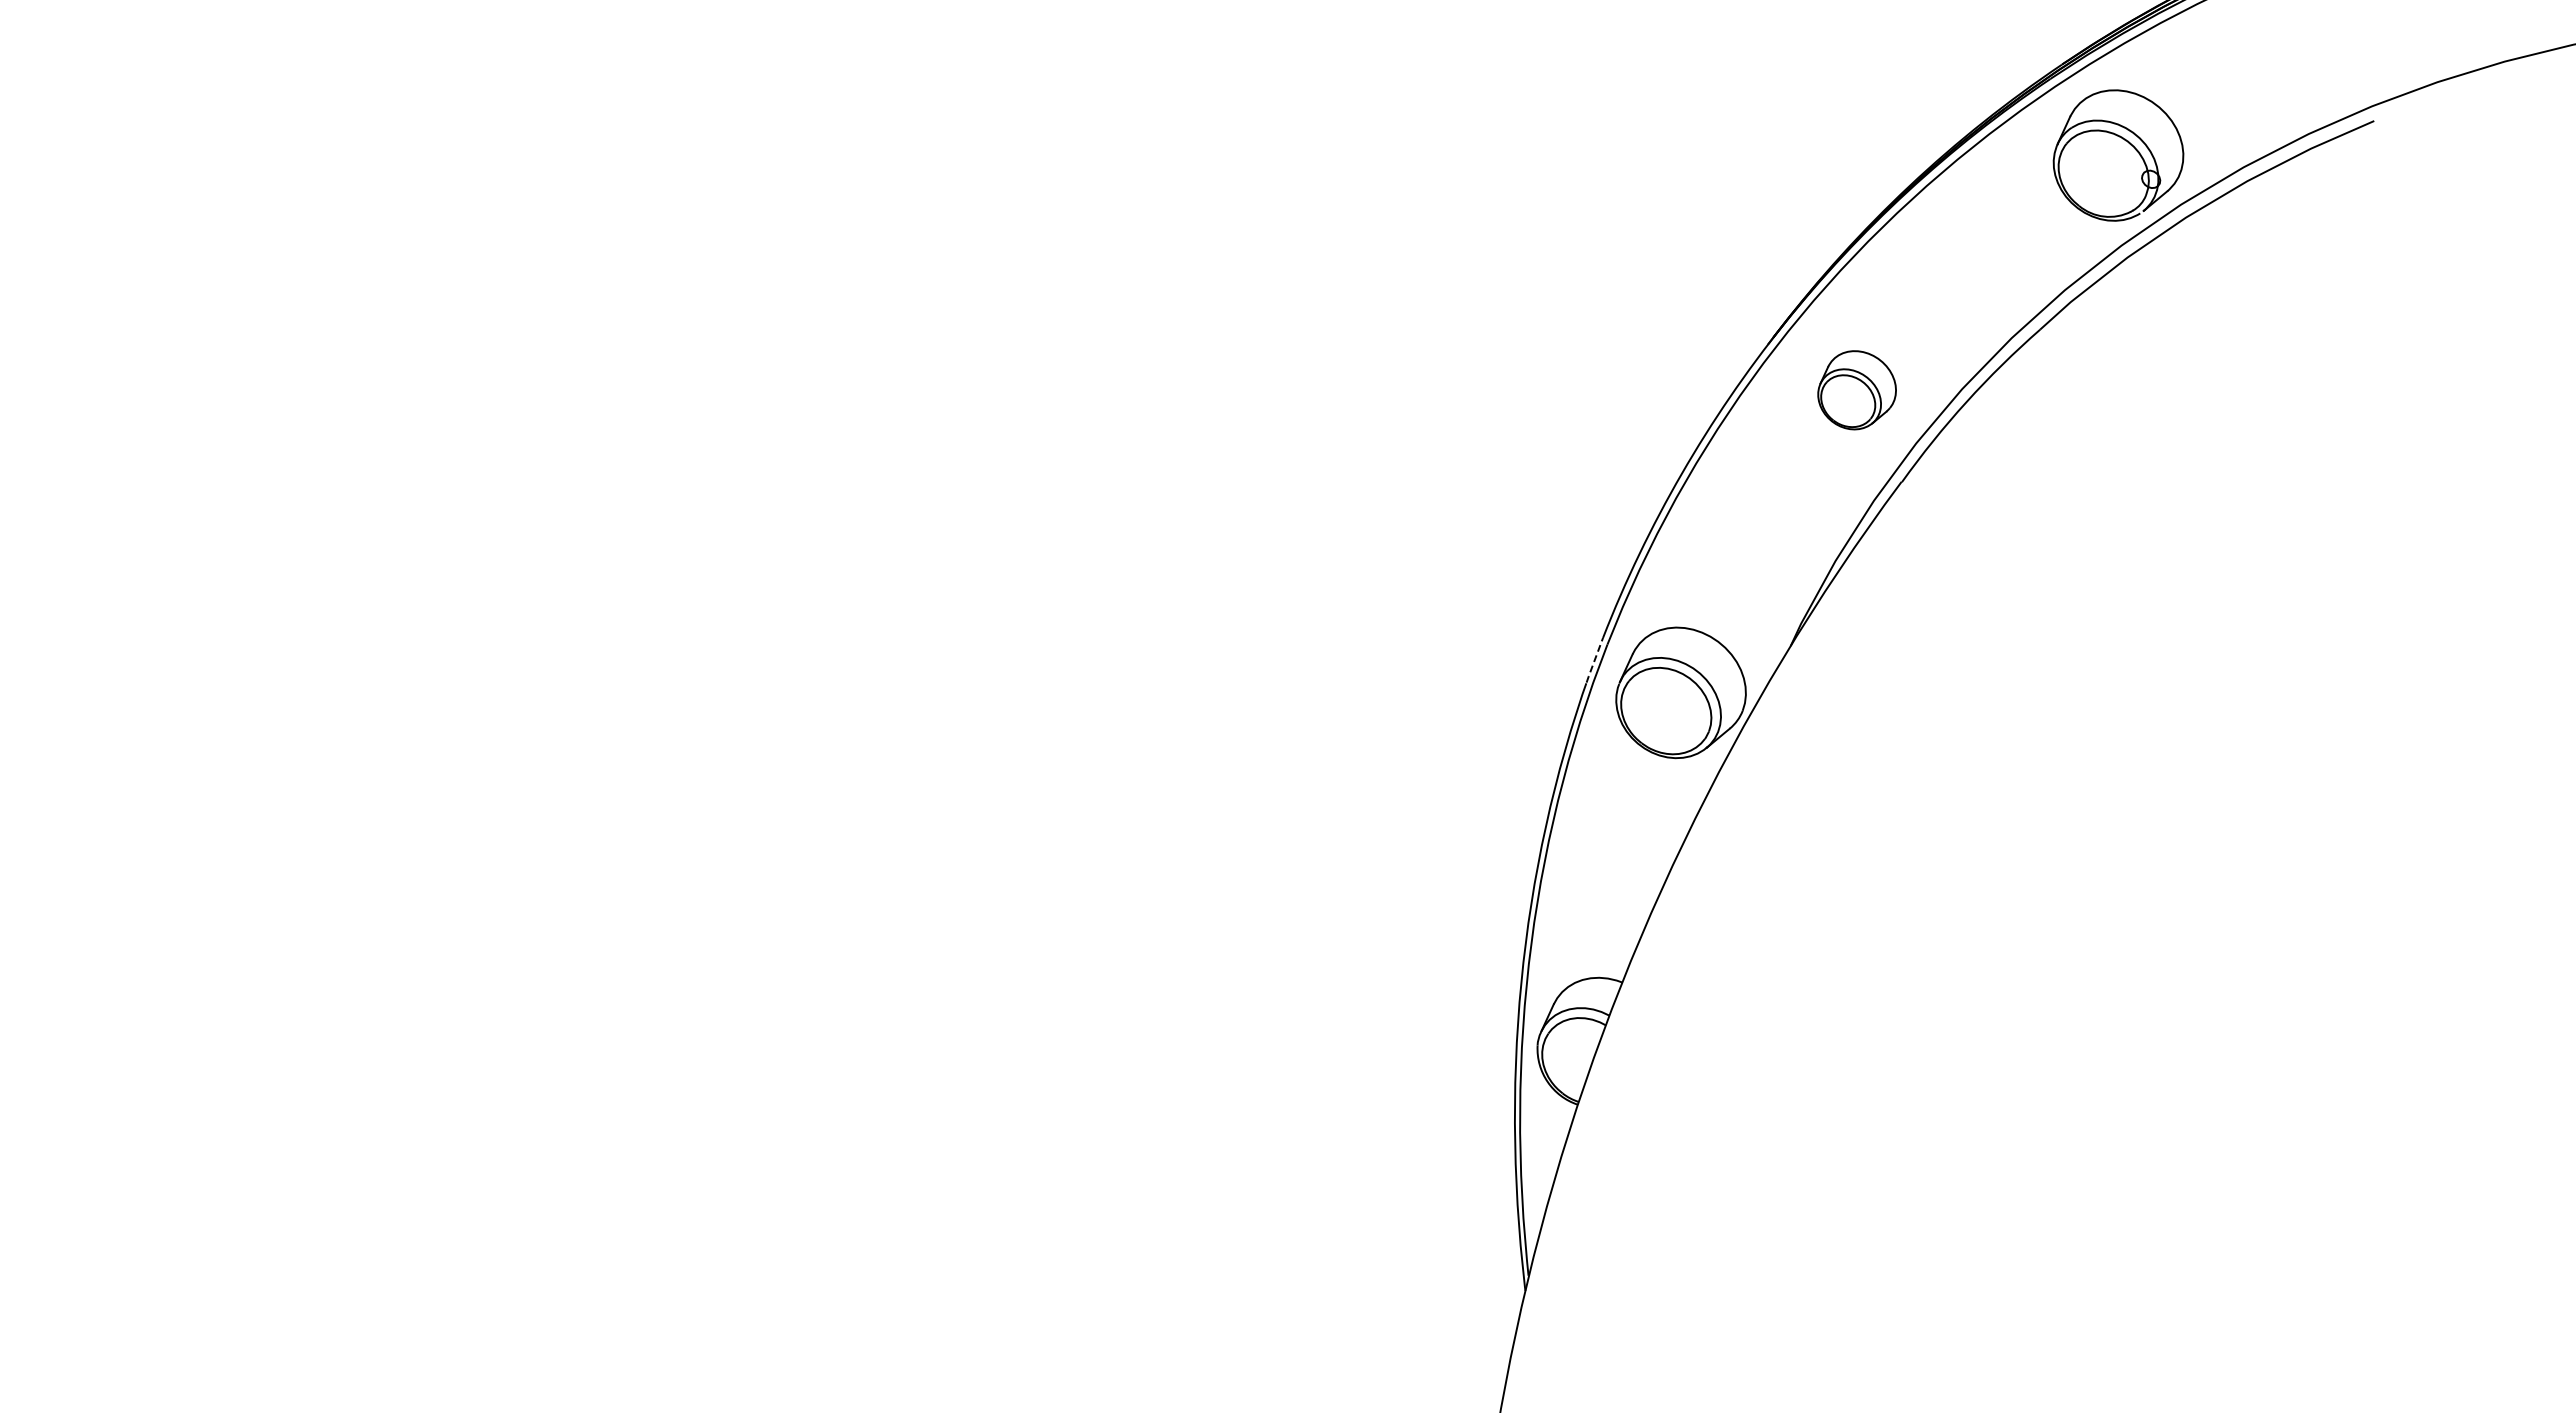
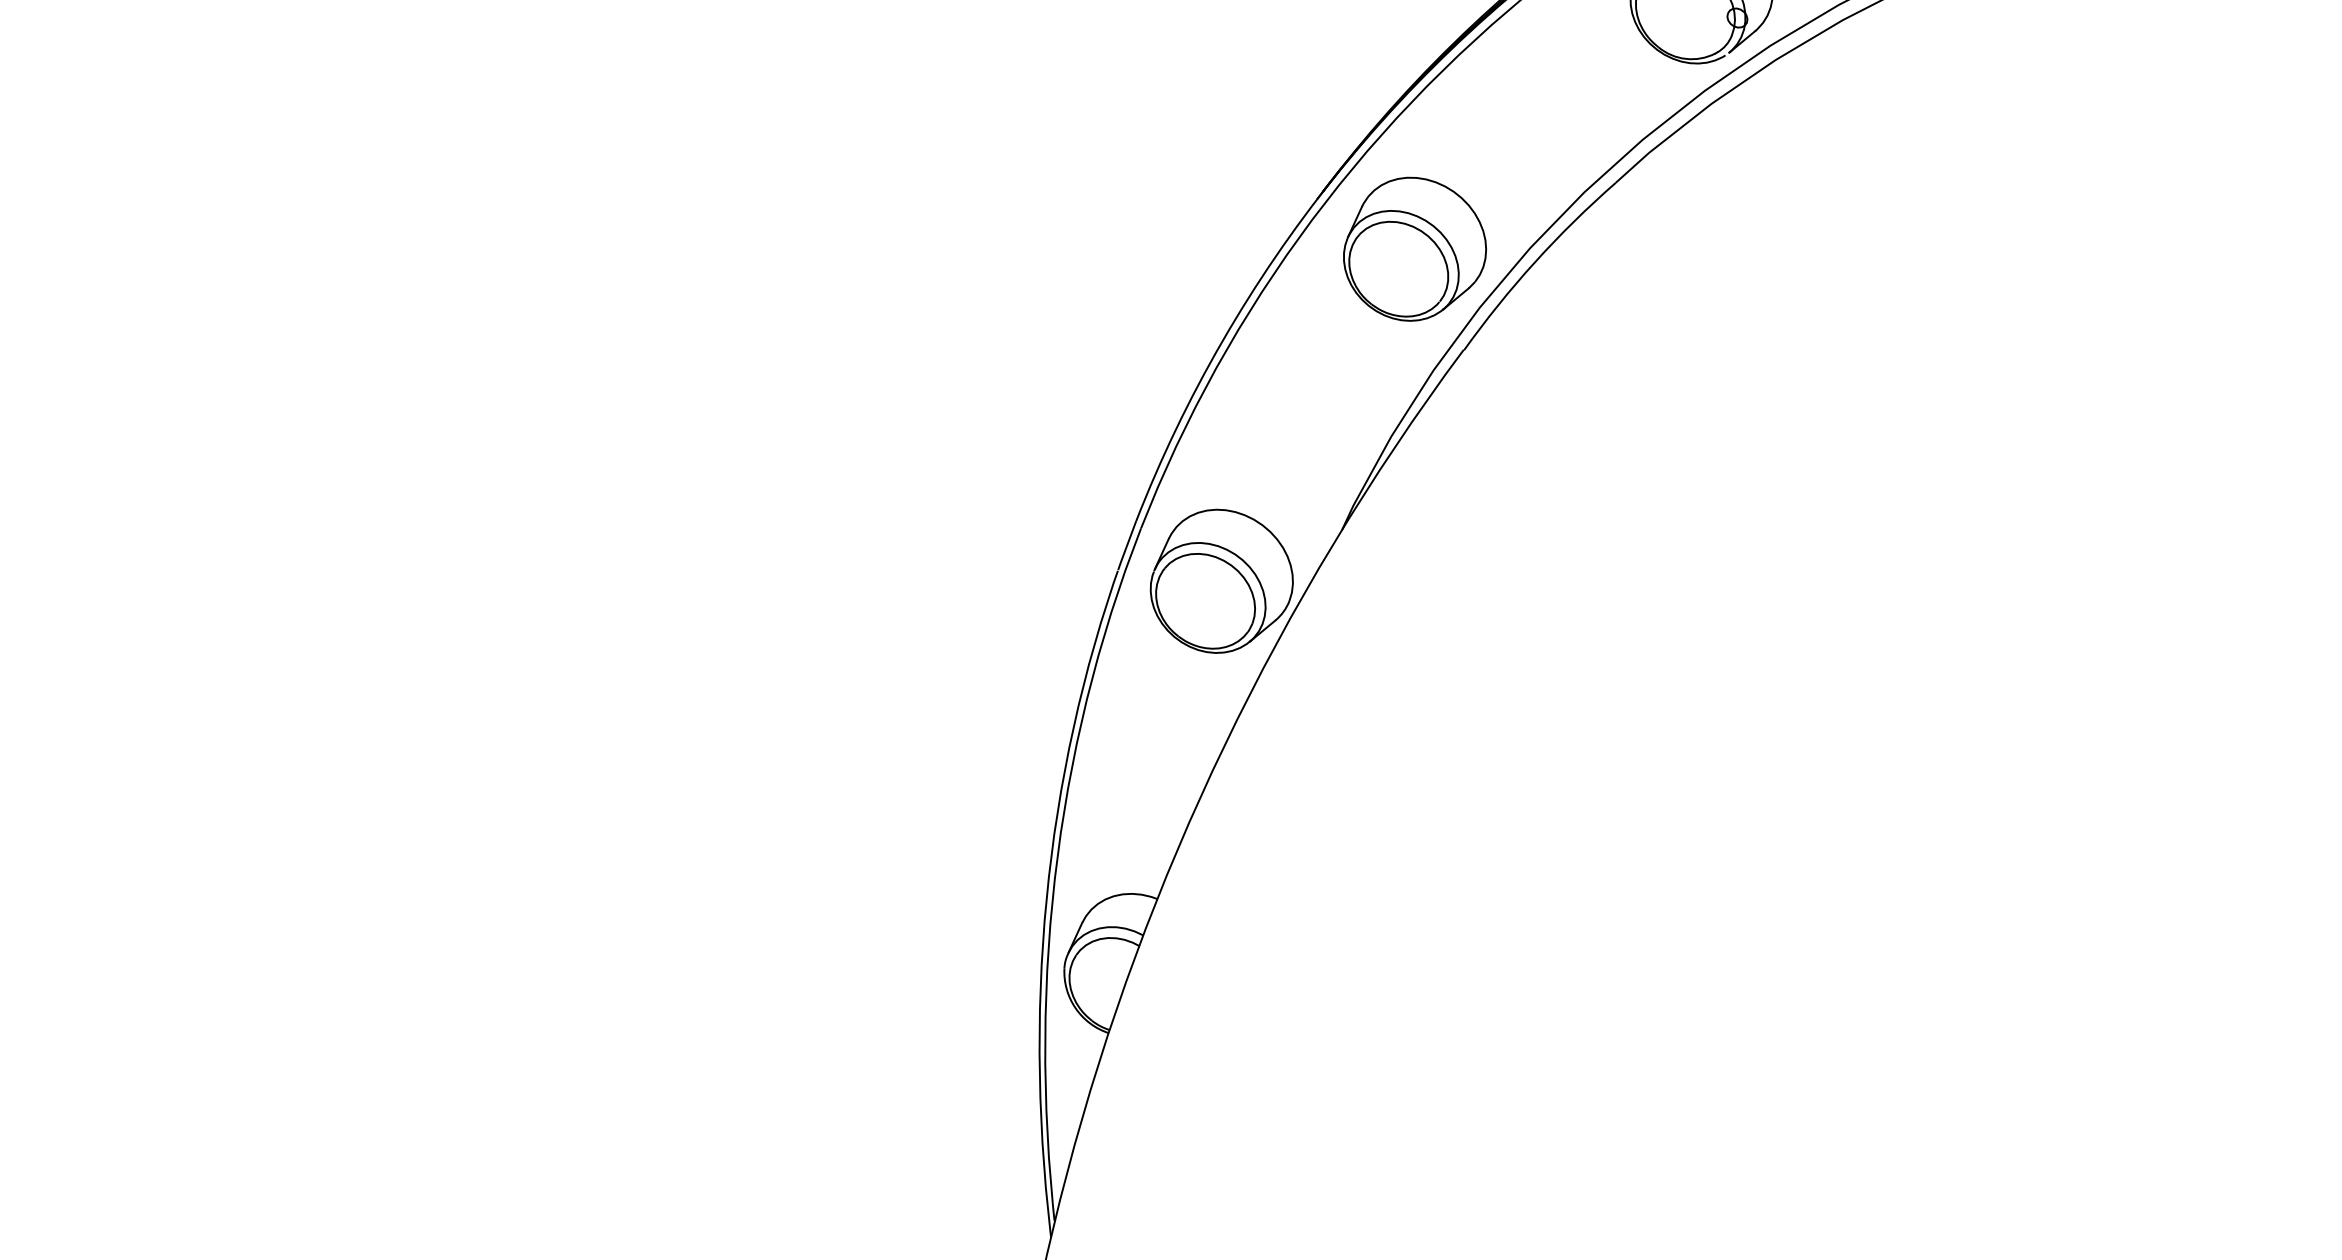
part: (1856, 390) -> (1414, 249), size x1.67
line: (1594, 660) -> (1126, 545), dashed -> solid

